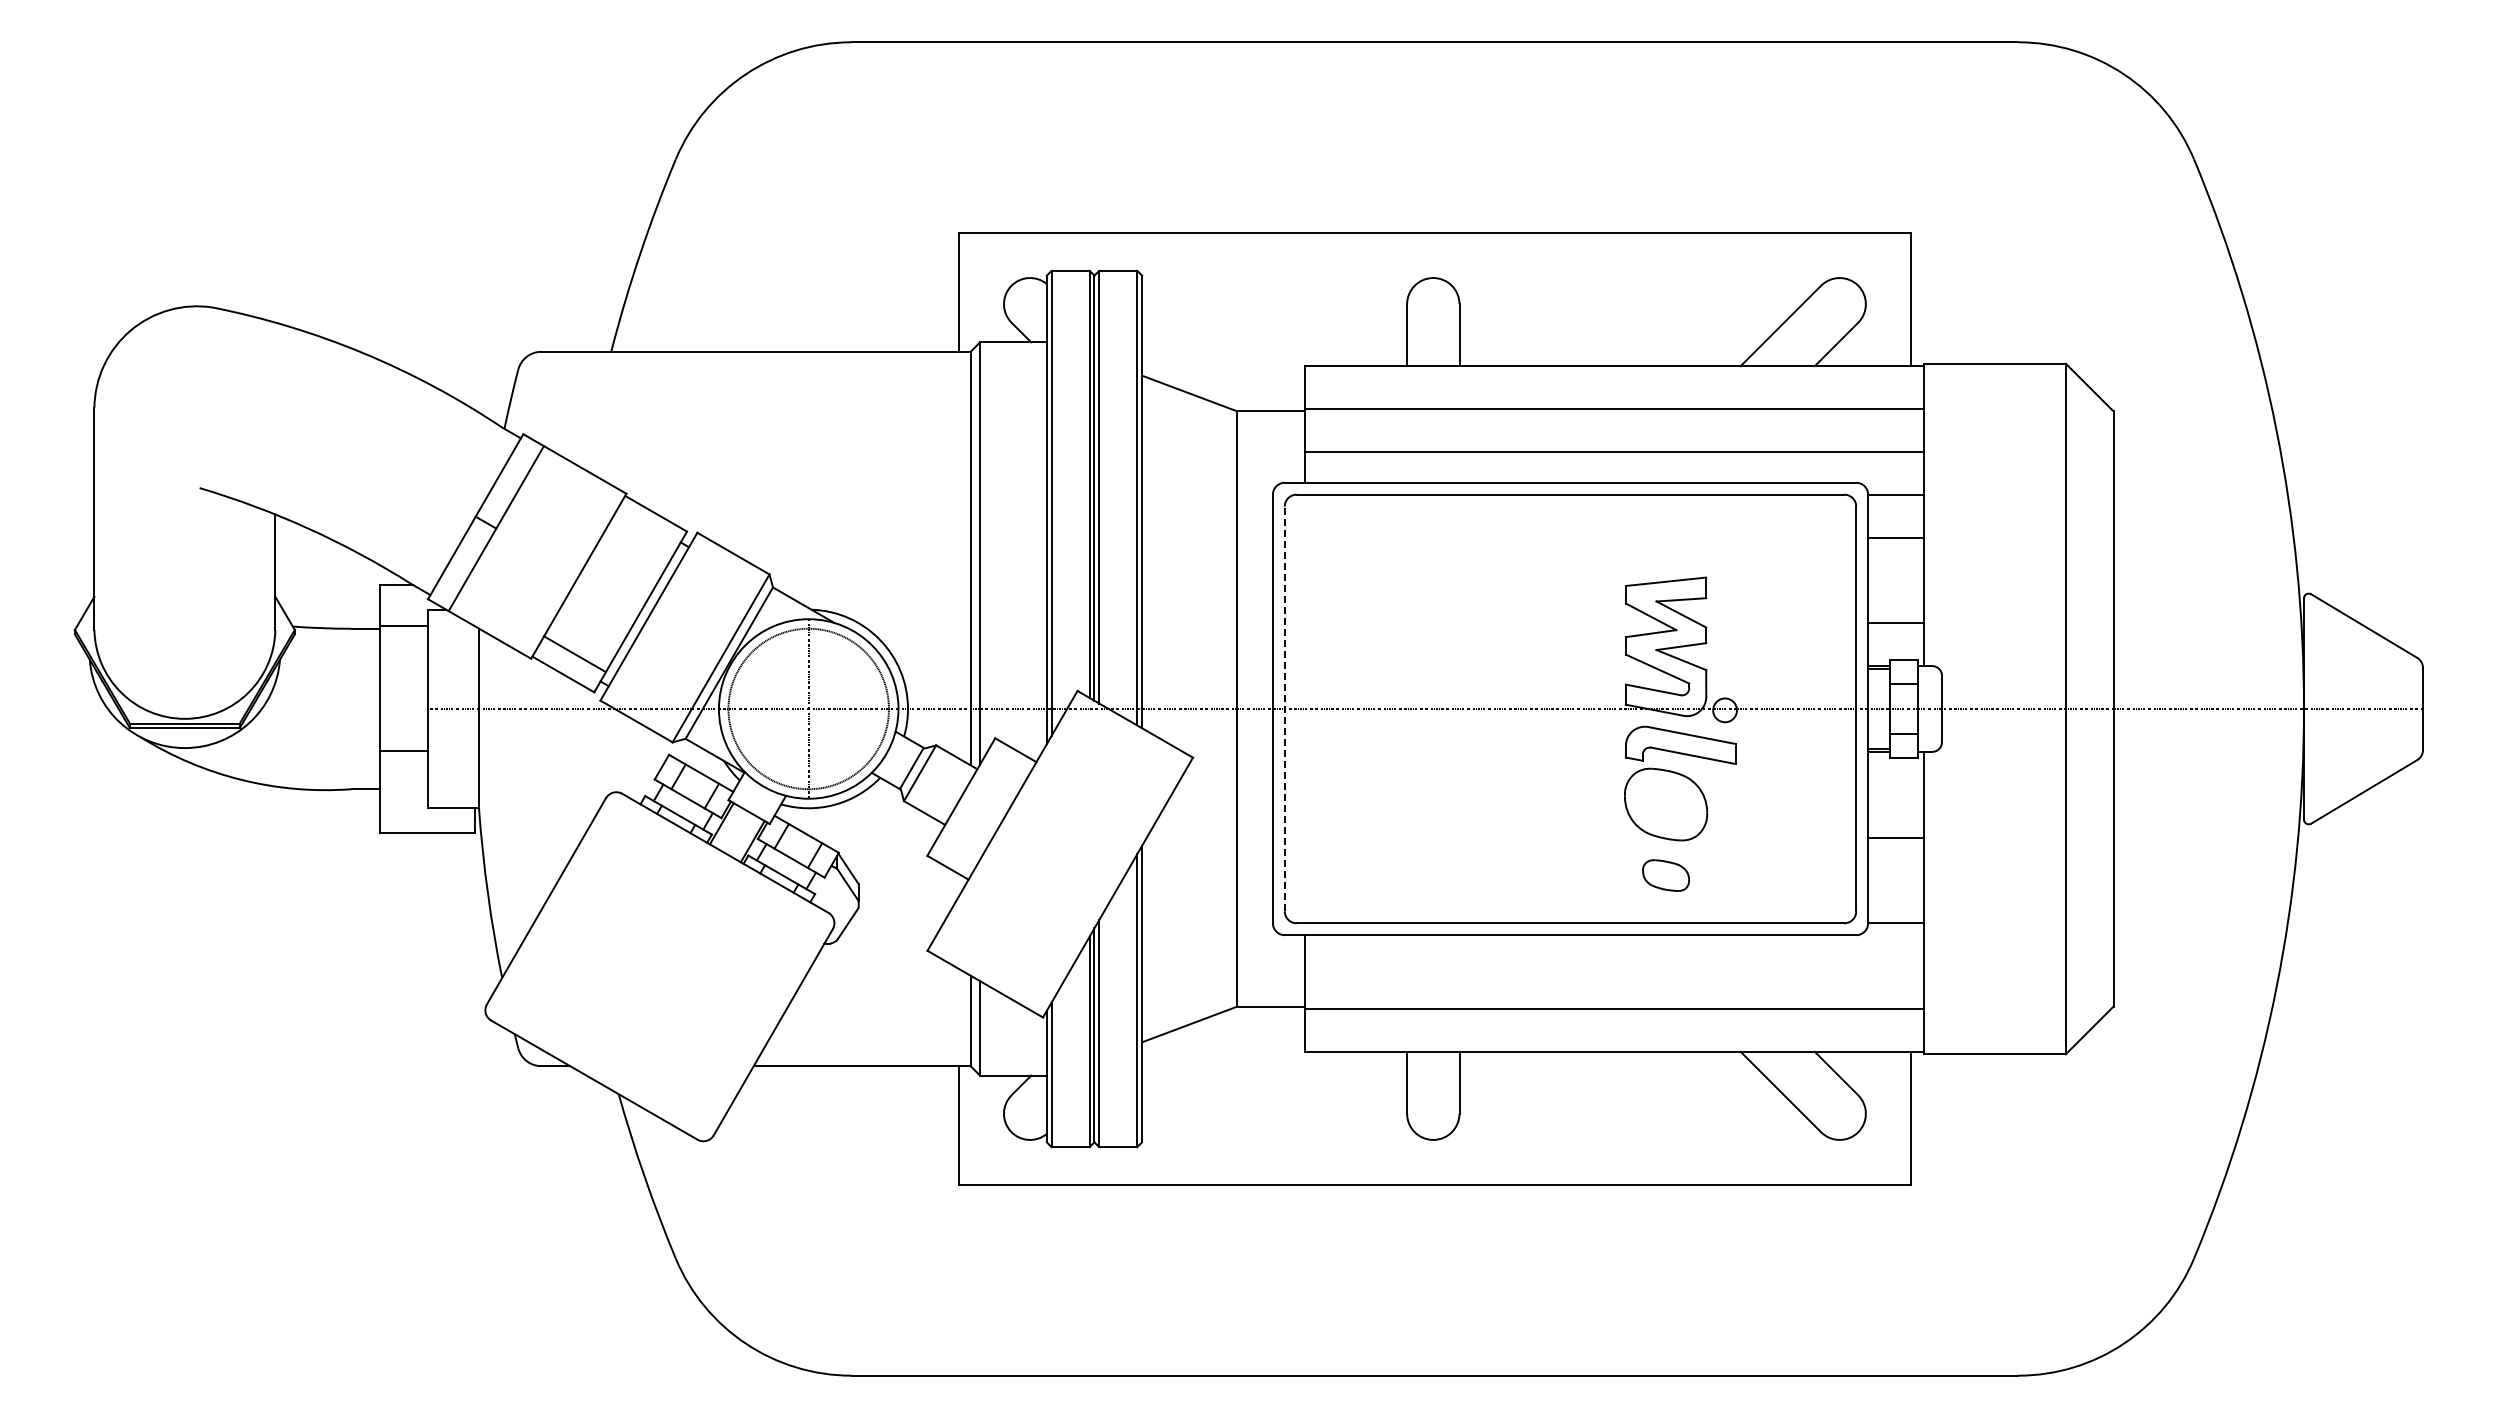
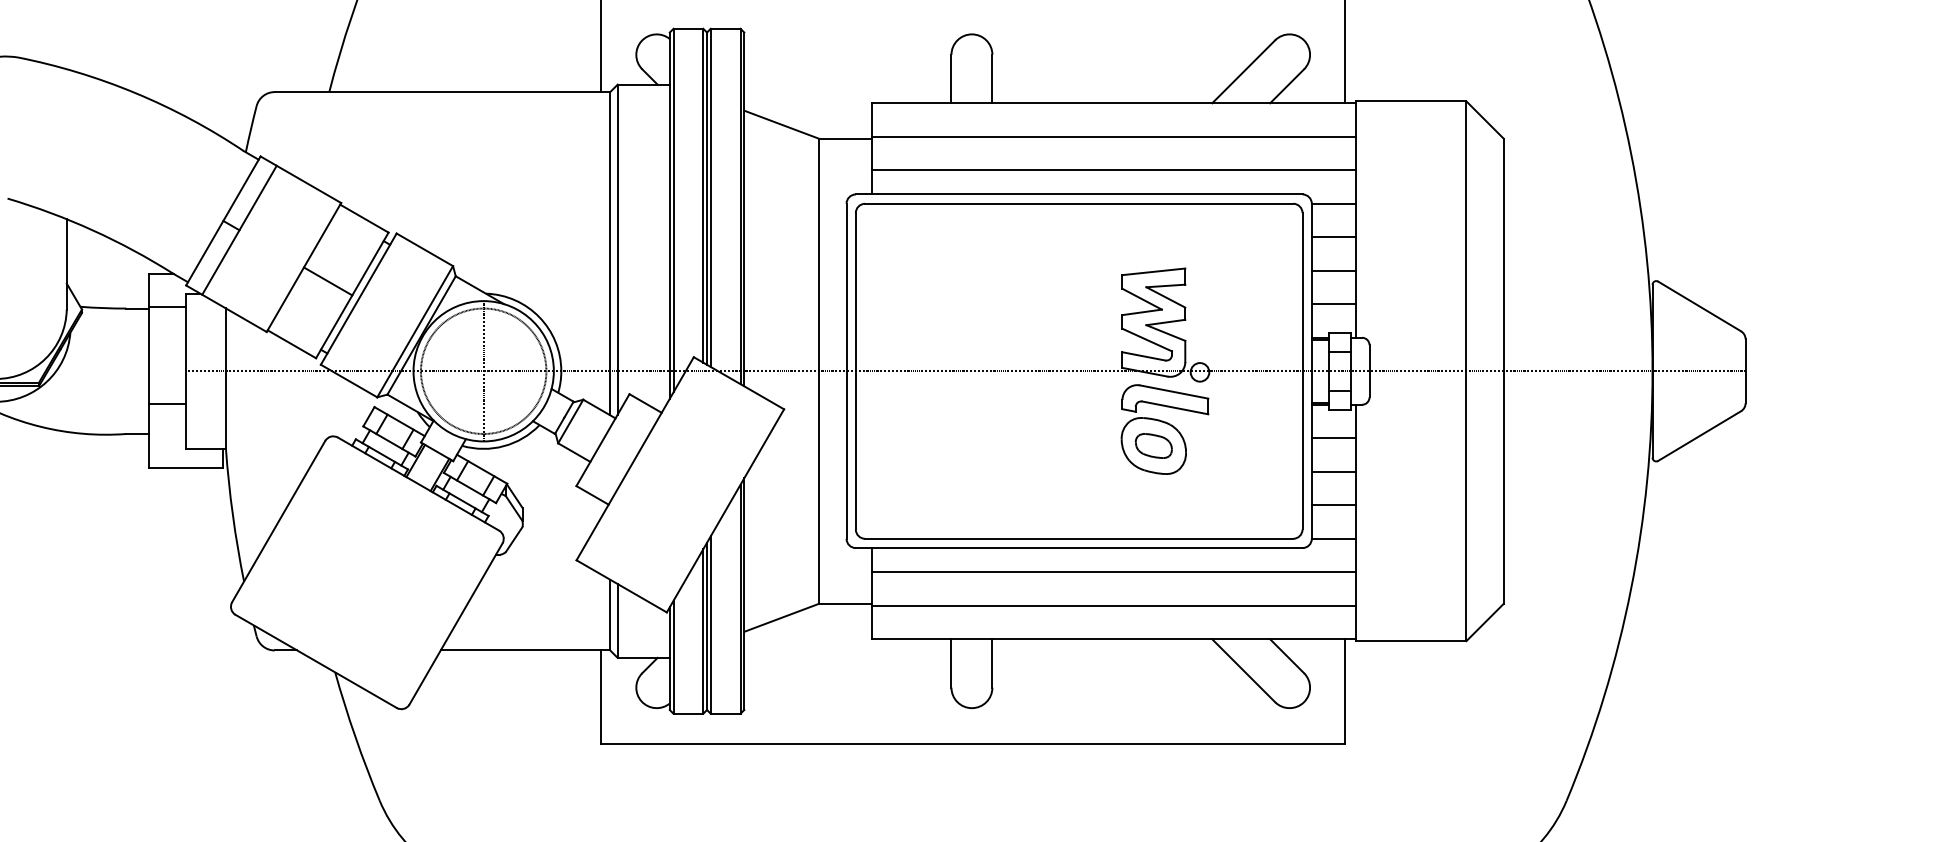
line: (1895, 580) -> (1333, 270), added
line: (574, 653) -> (327, 280), moved
line: (1284, 708) -> (855, 370), dashed -> solid
line: (1895, 794) -> (1333, 438), added
part: (1665, 875) -> (1153, 445), moved
line: (1895, 880) -> (1333, 505), added
line: (1613, 966) -> (1112, 572), added

